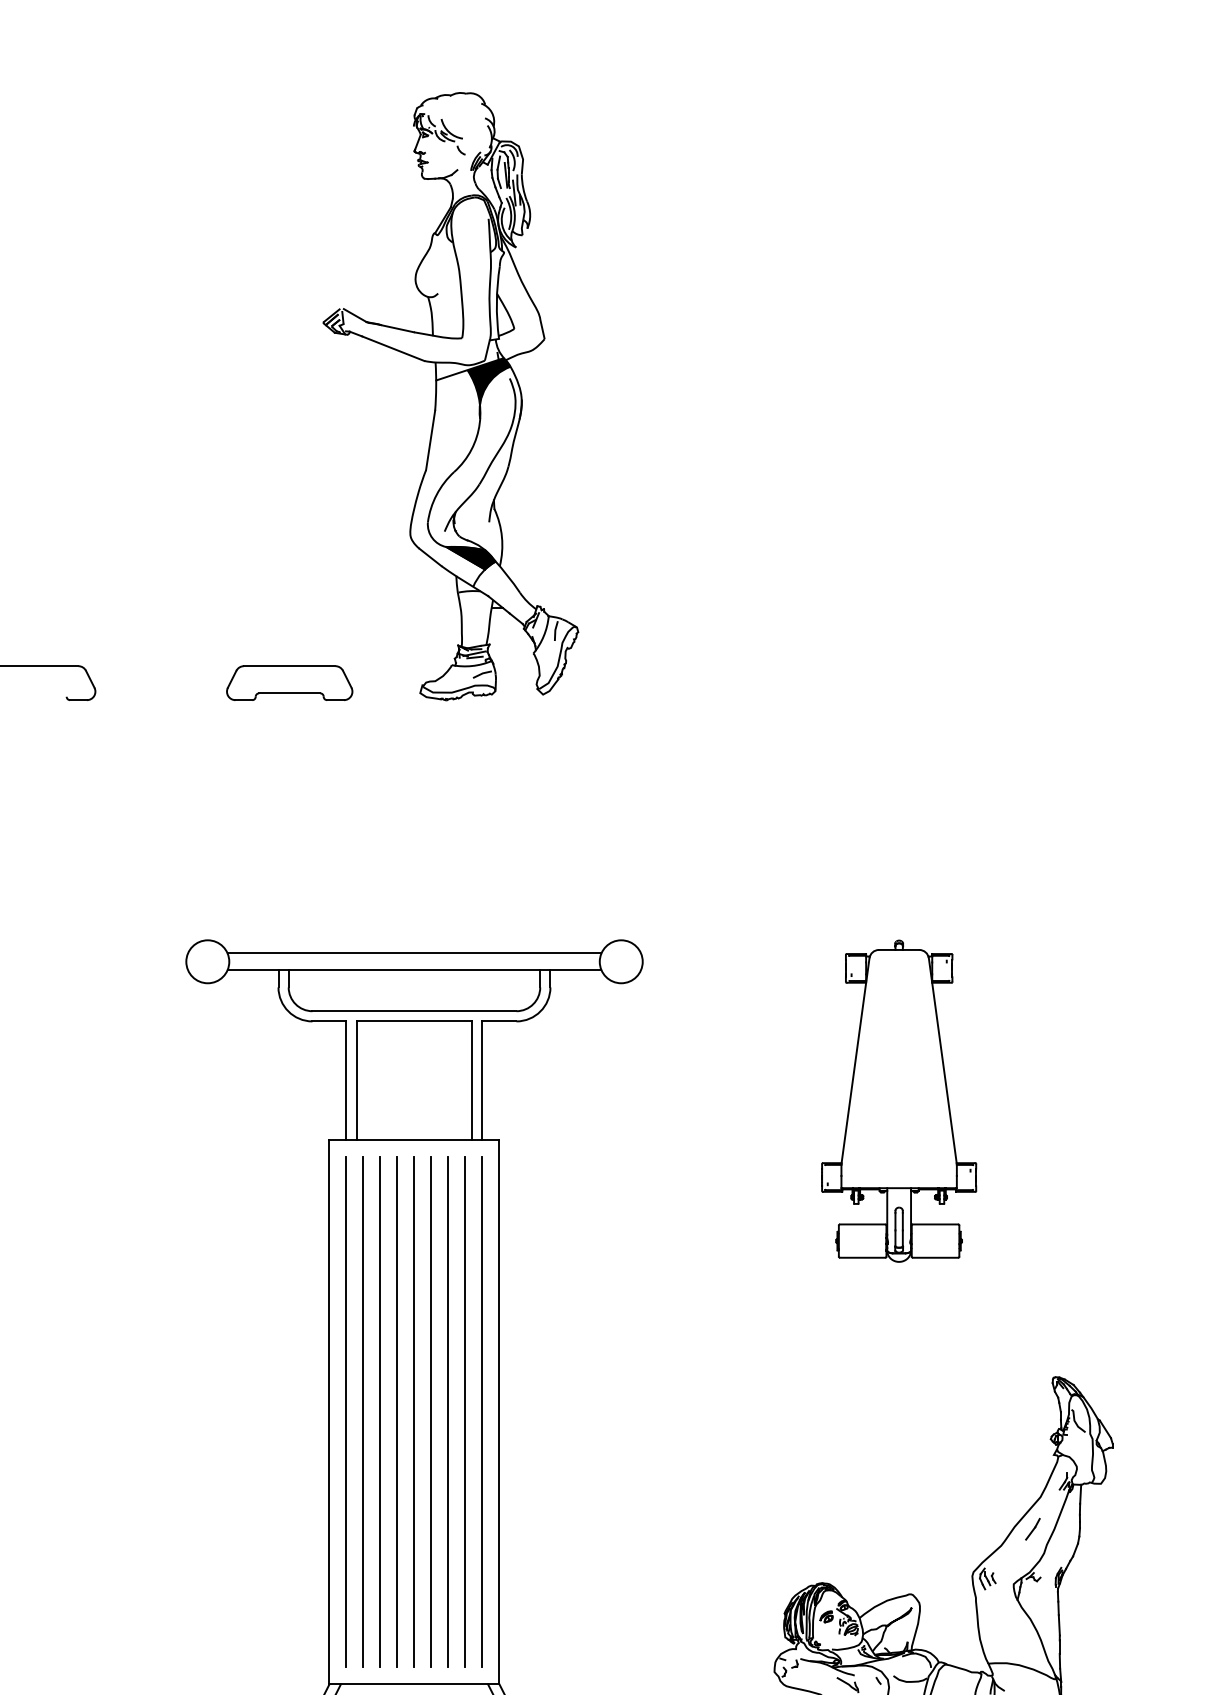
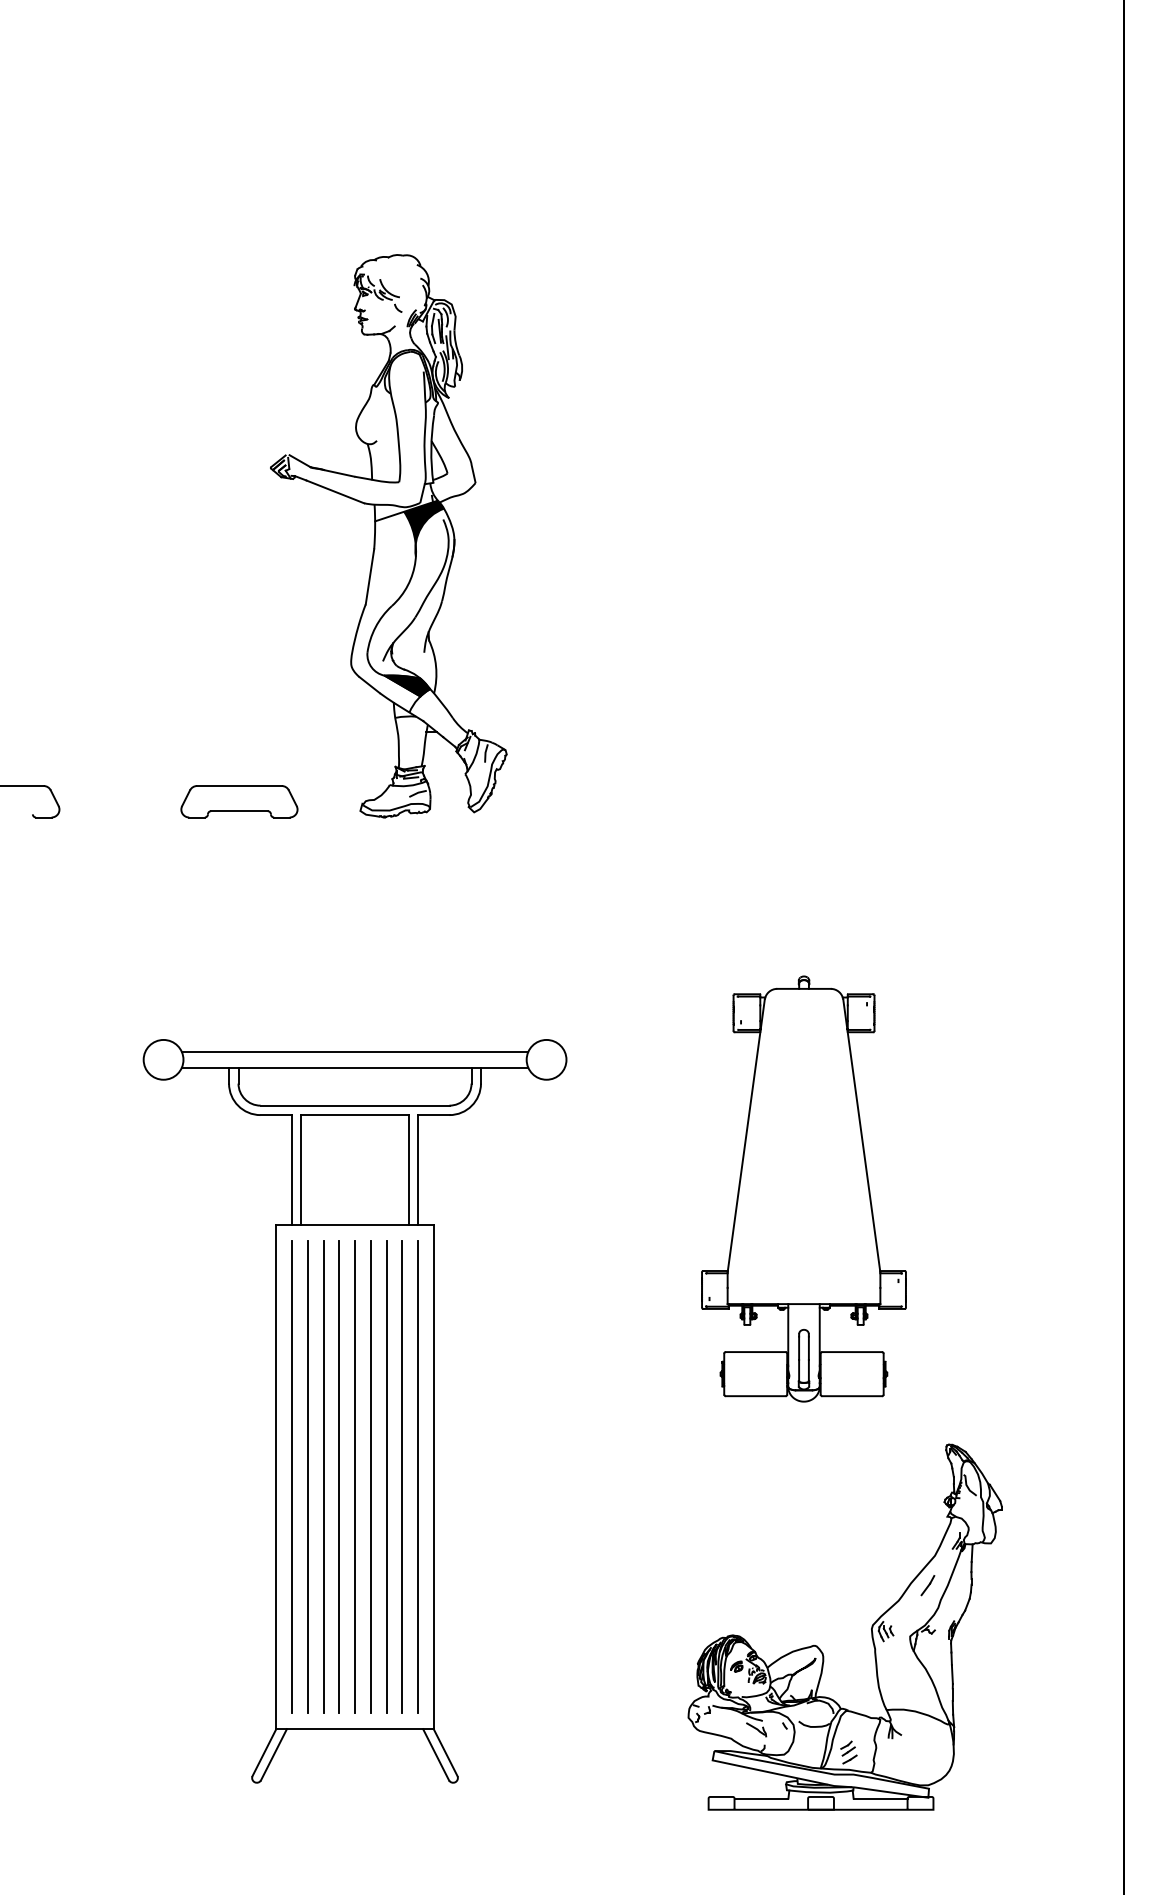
part: (898, 1100) -> (803, 1188), size x1.43

